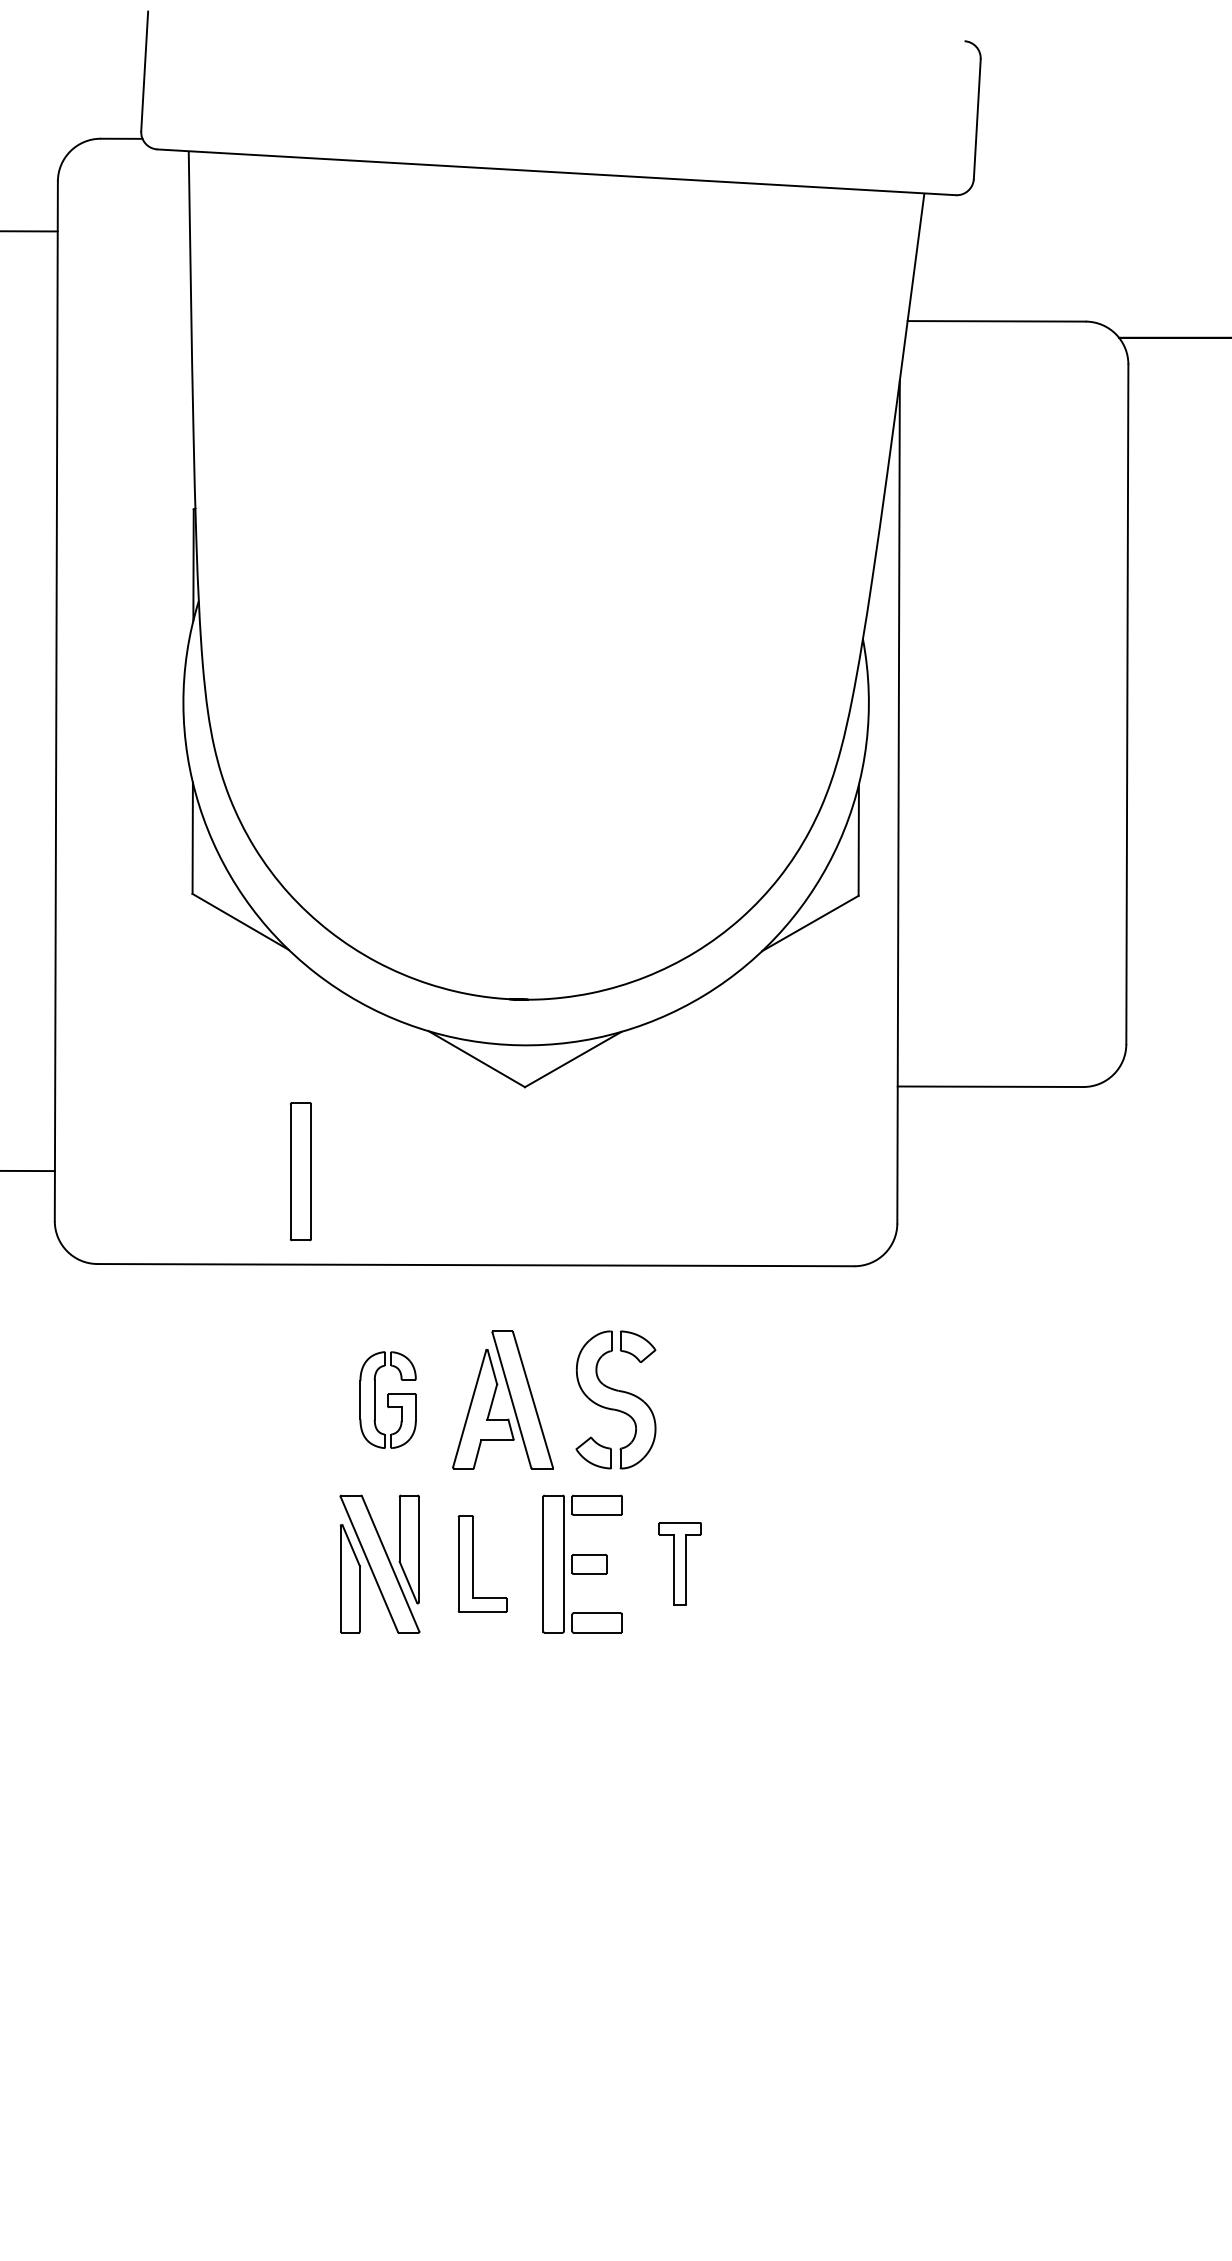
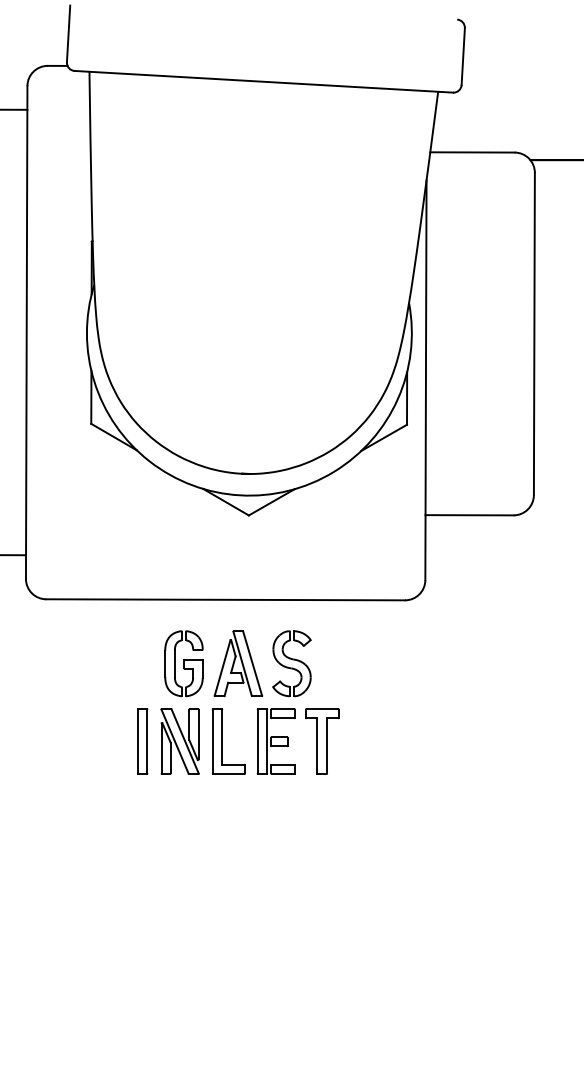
part: (300, 1171) -> (142, 741), moved
part: (387, 1399) -> (183, 663), size x1.43
part: (482, 1564) -> (228, 741), size x1.43
part: (680, 1564) -> (322, 741), size x1.67

